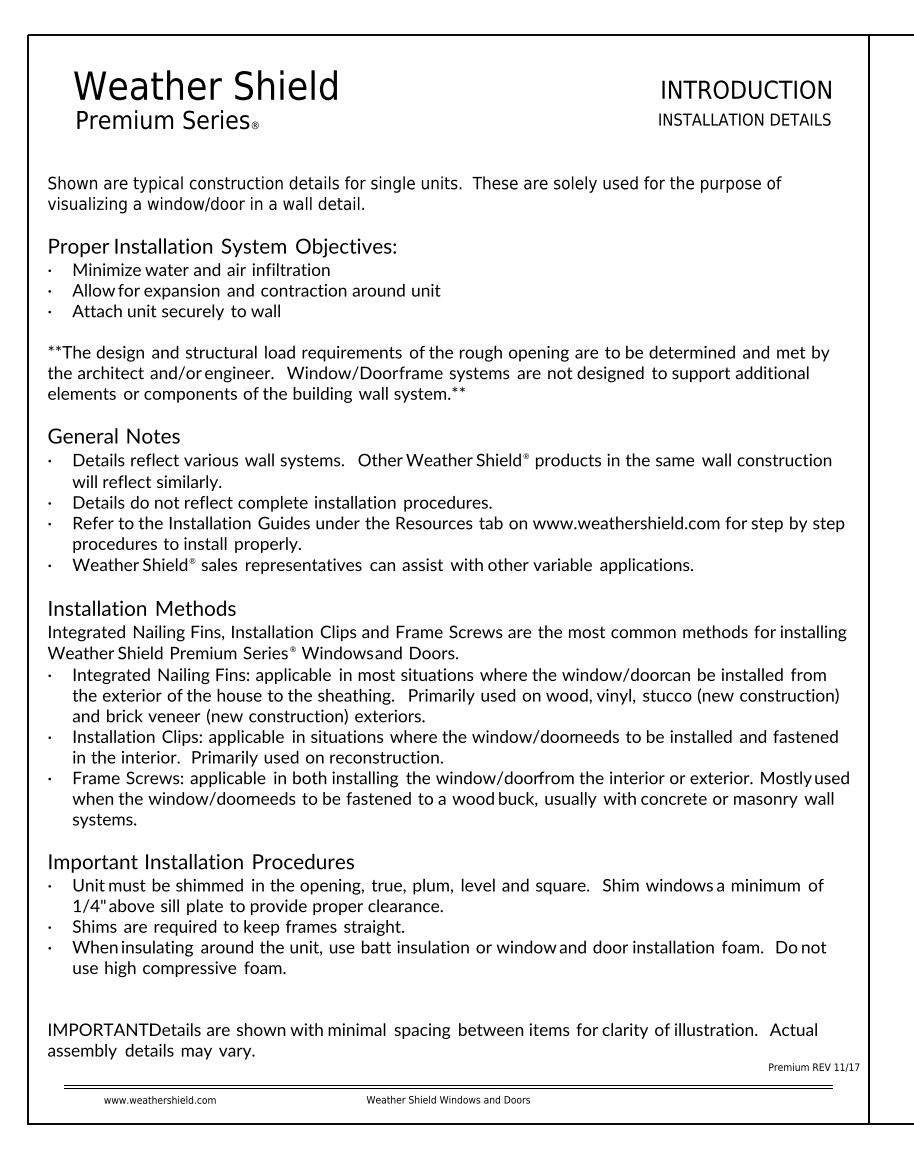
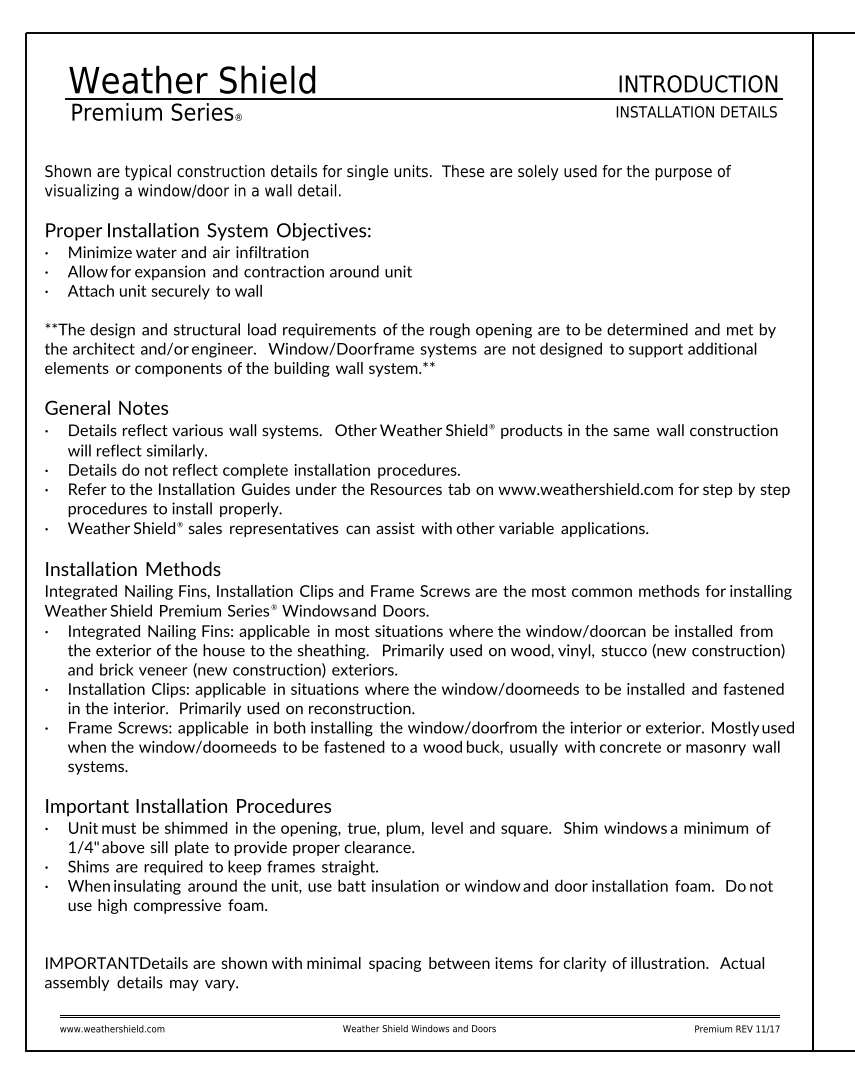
line: (452, 105) -> (423, 98), added
text: (814, 1067) -> (737, 1029), moved
text: (159, 1099) -> (111, 1028), moved

